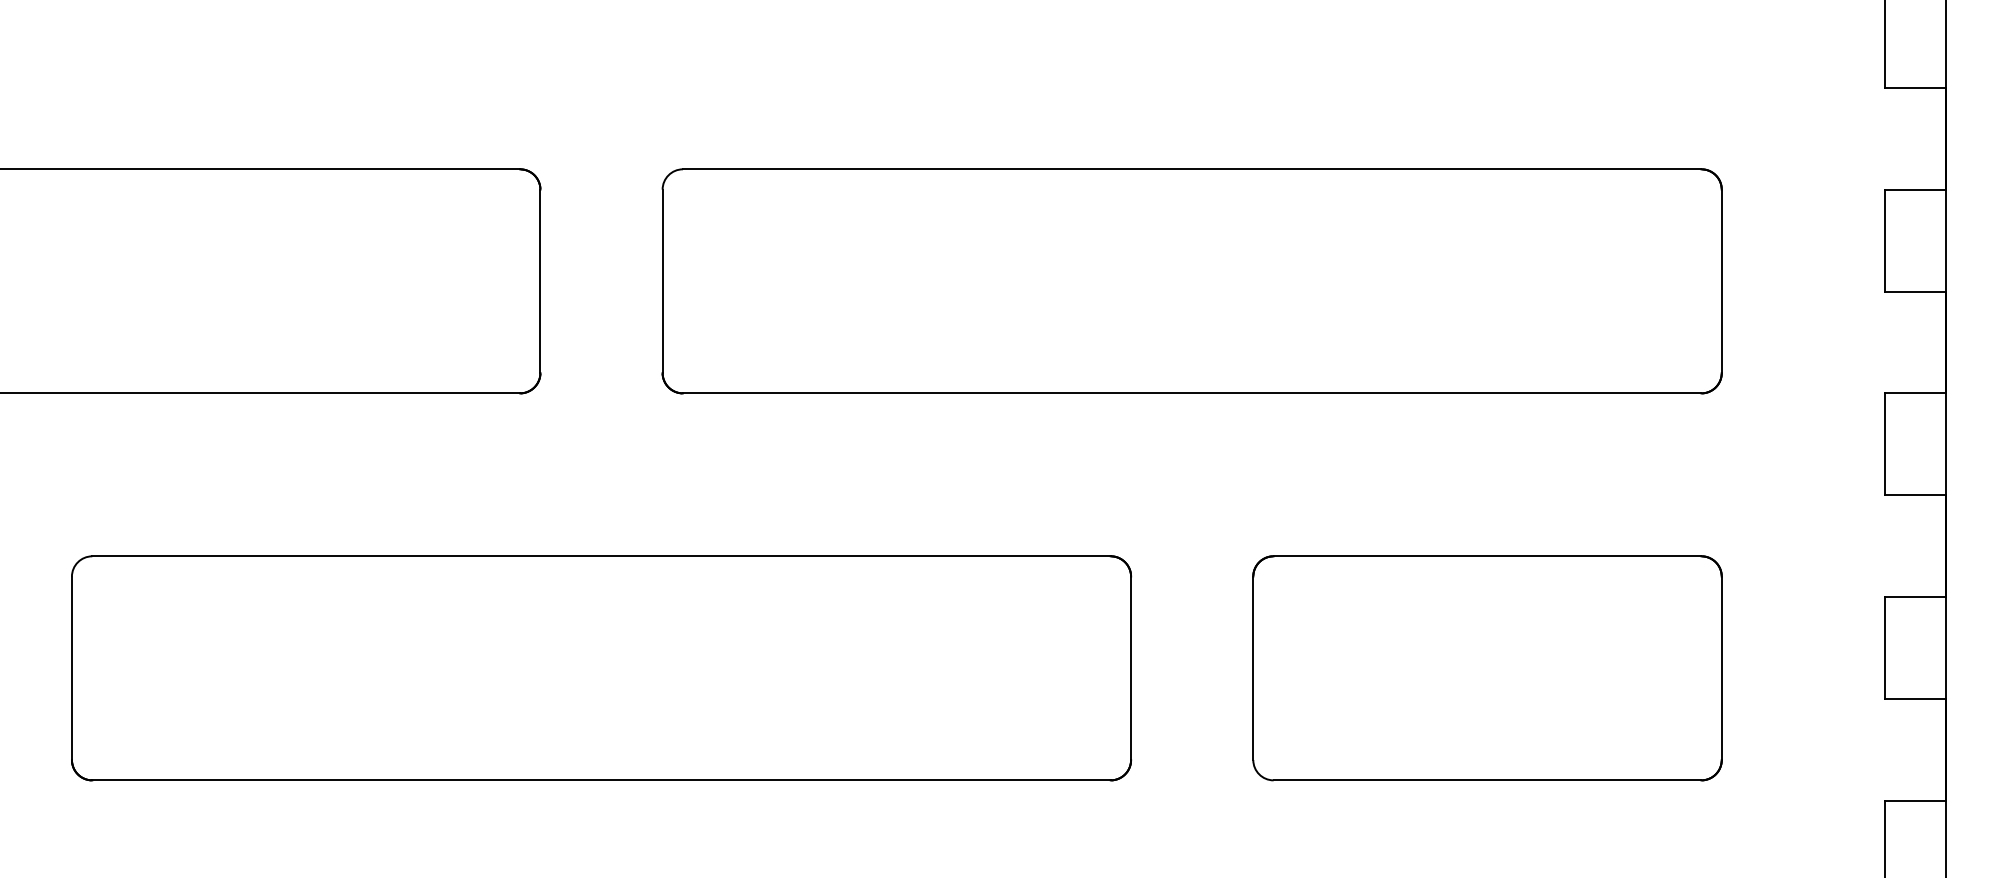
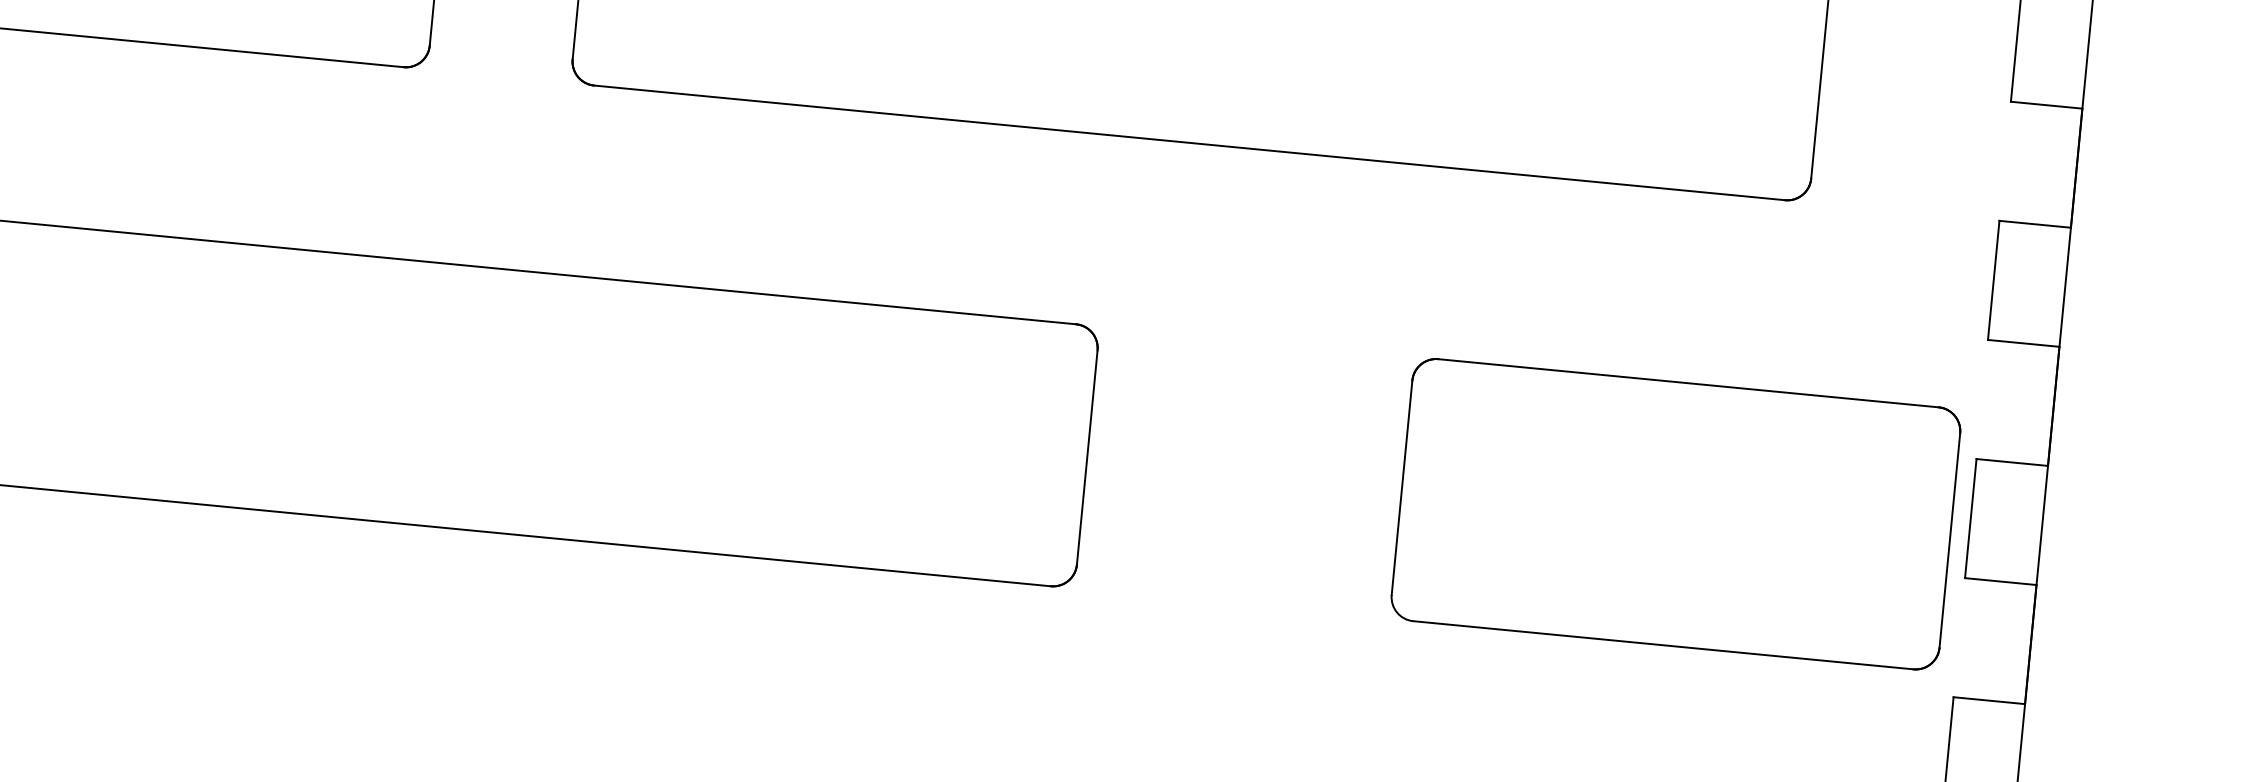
part: (1487, 668) -> (1675, 514), moved

